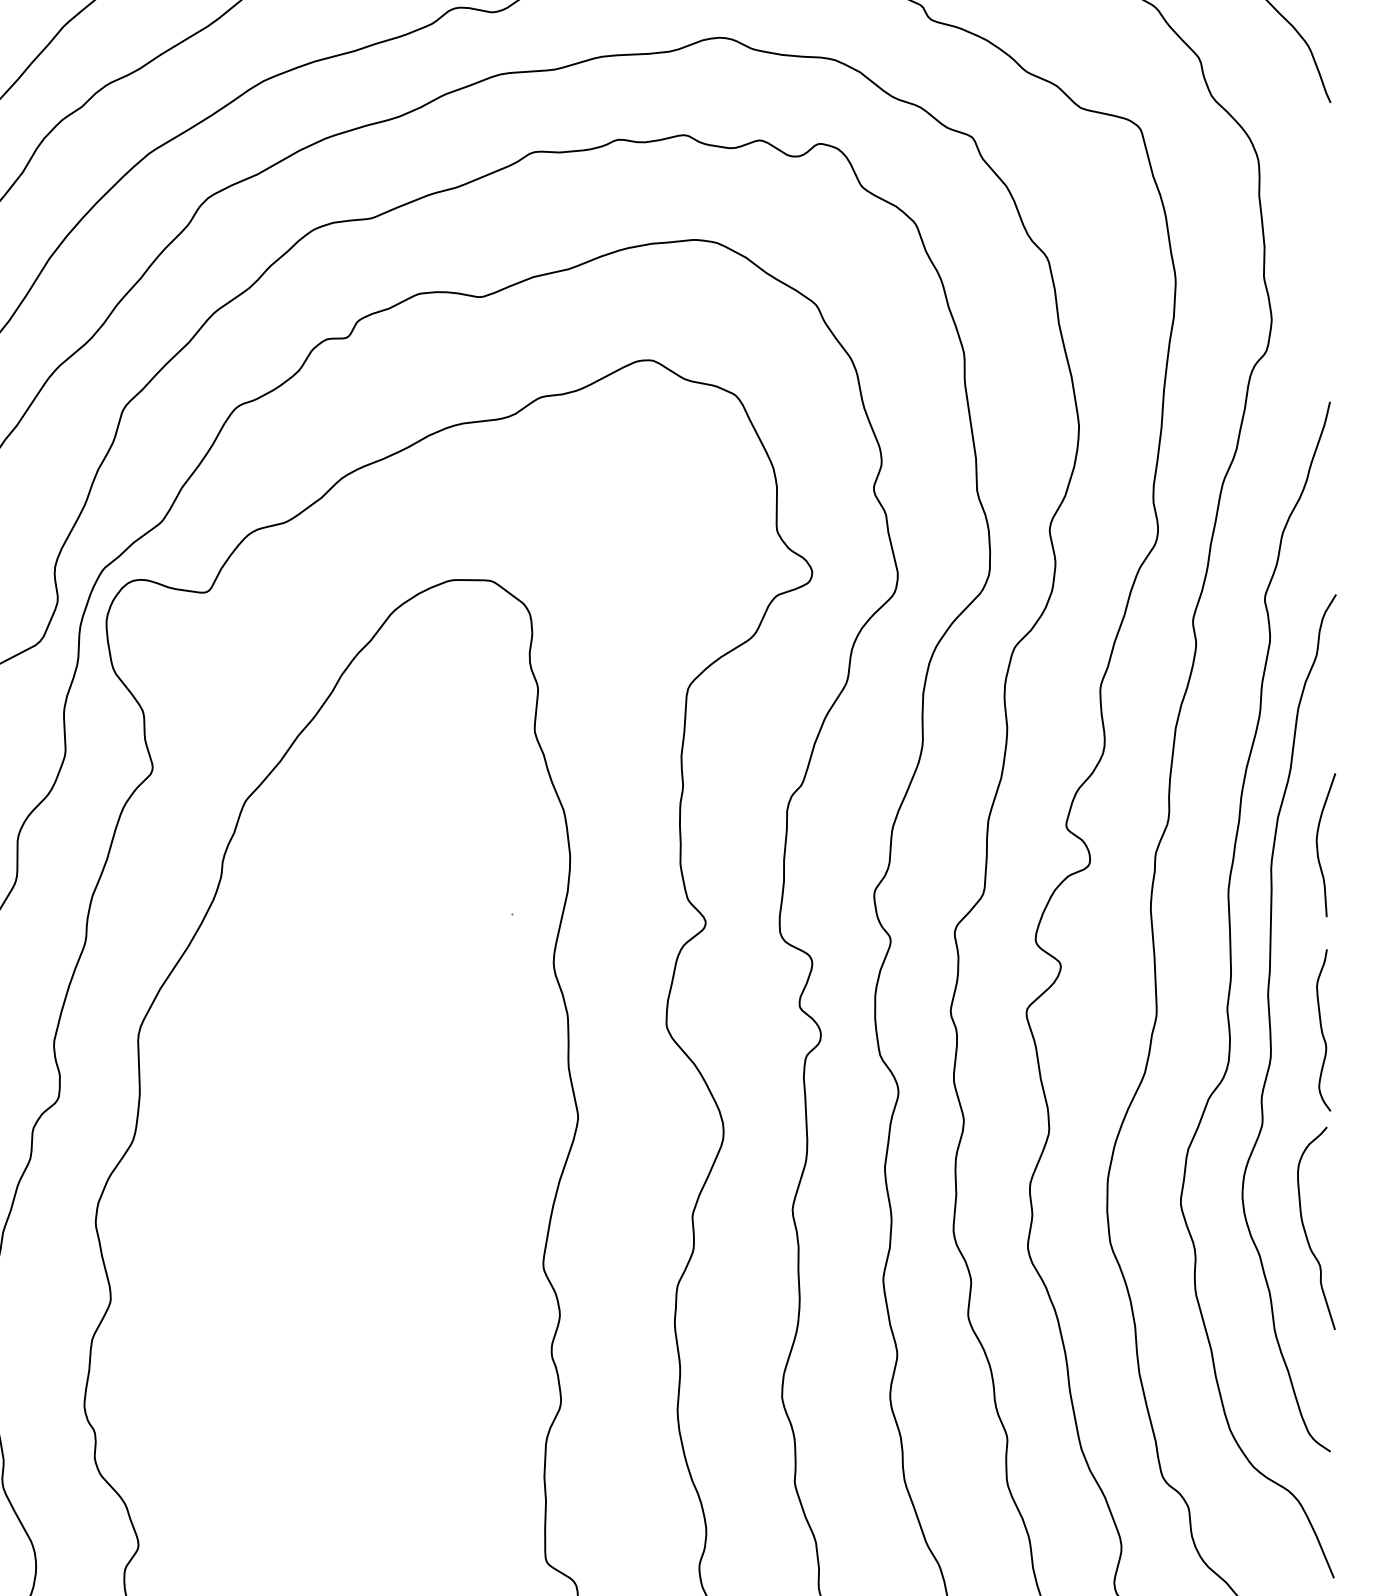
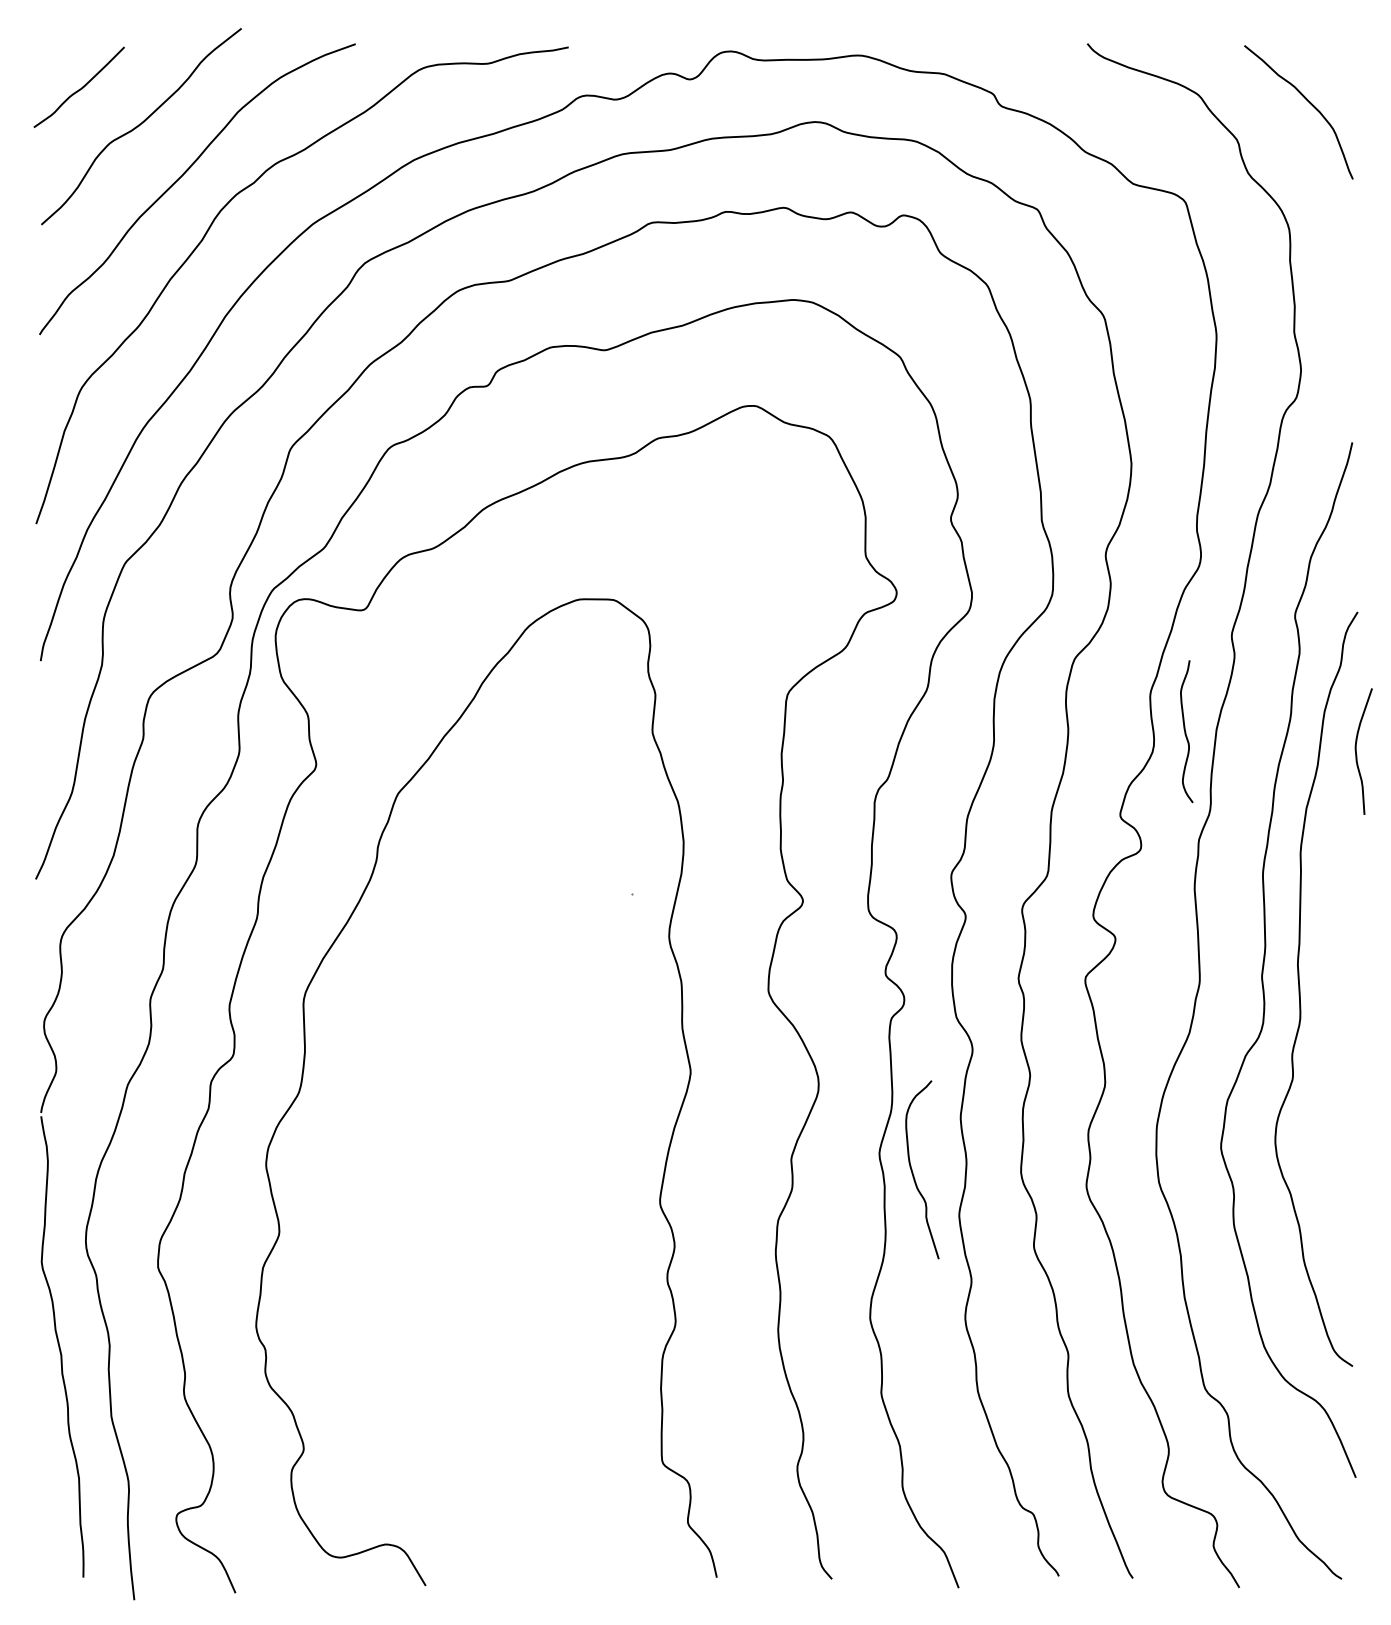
curve: (1318, 848) -> (1357, 754), moved
curve: (1322, 1030) -> (1185, 731), moved
curve: (1306, 1231) -> (913, 1172), moved

